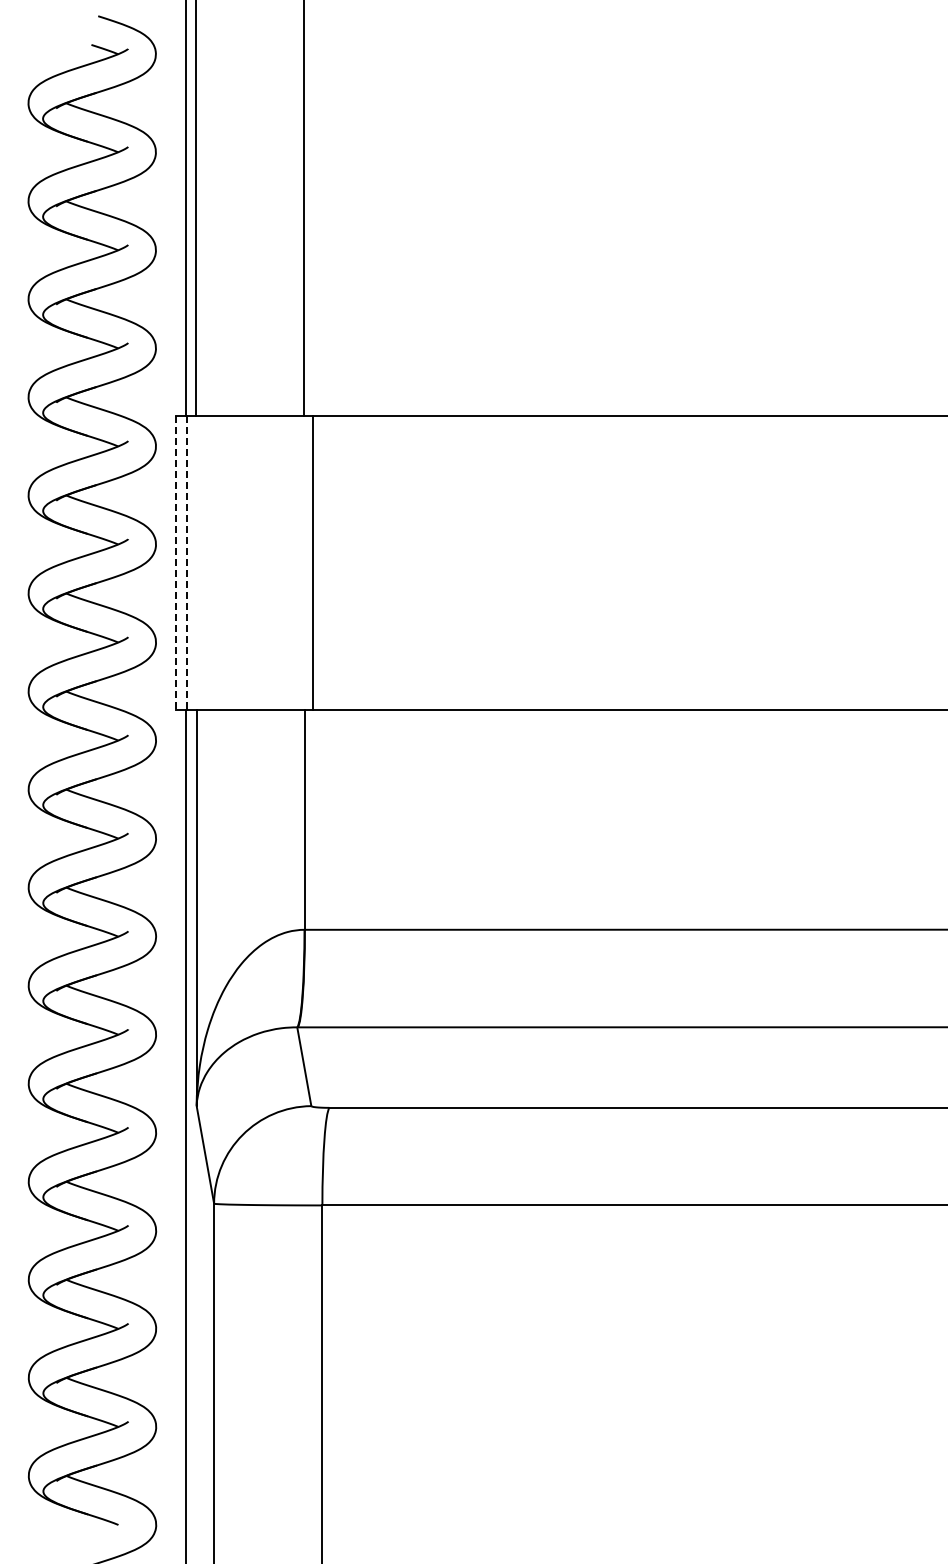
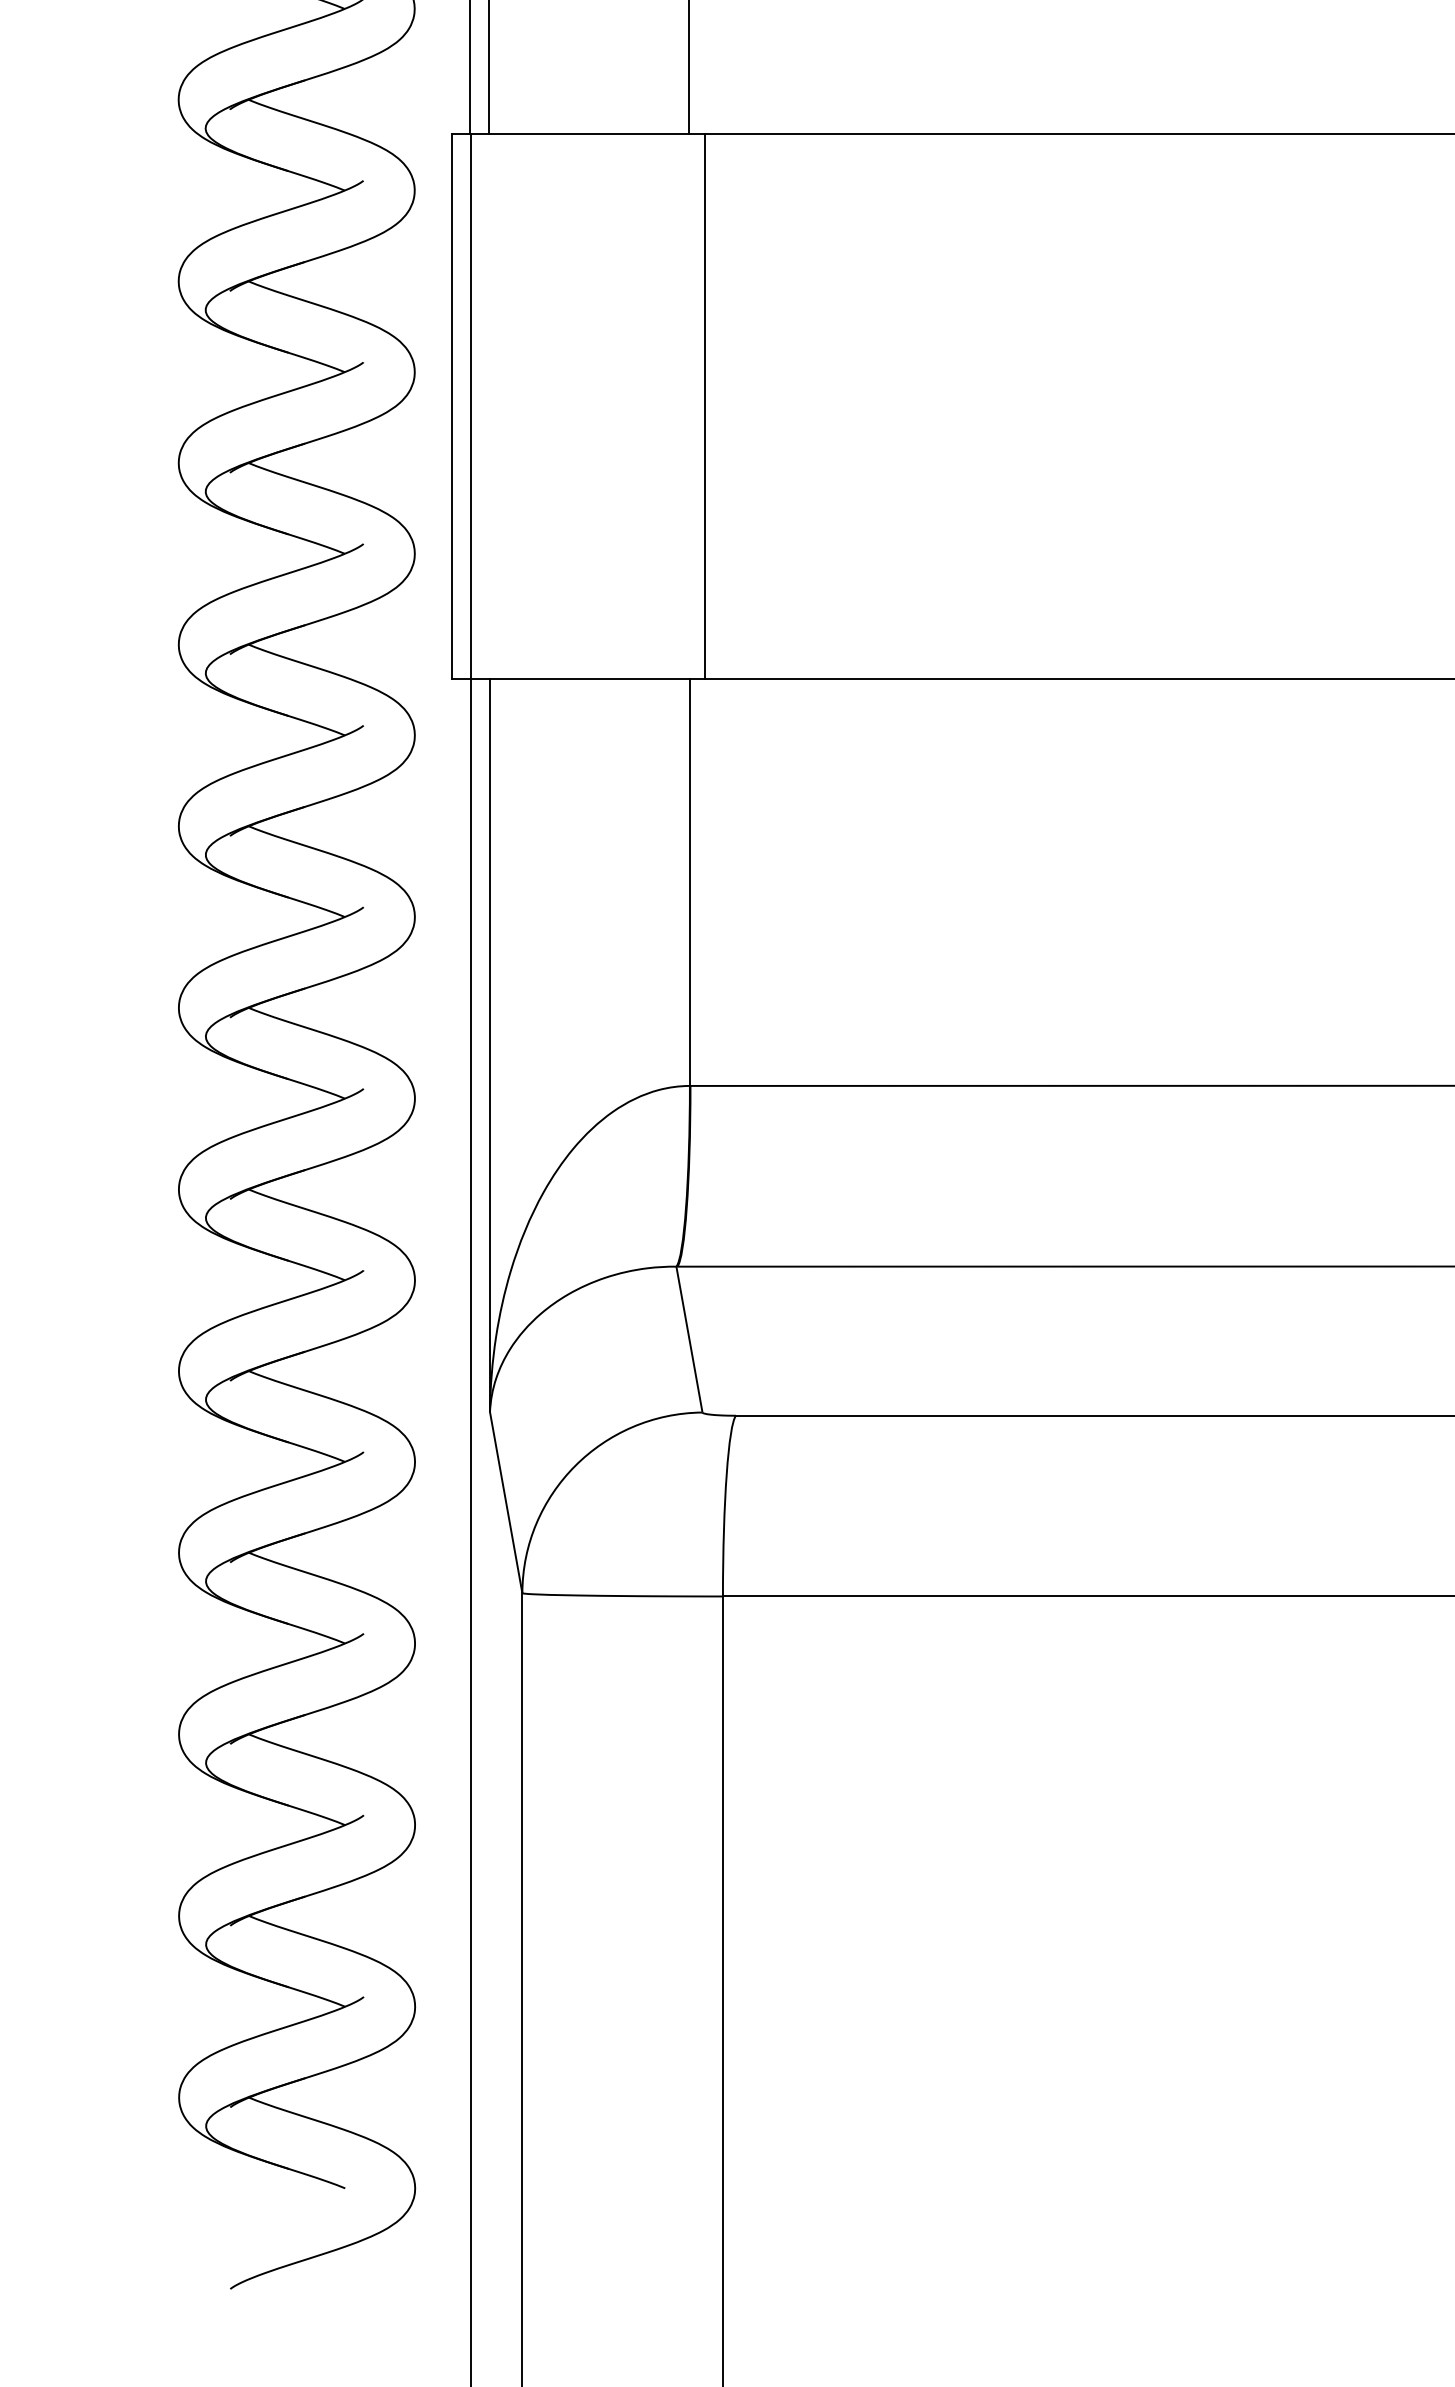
line: (176, 563) -> (452, 407), dashed -> solid
line: (186, 563) -> (471, 407), dashed -> solid

